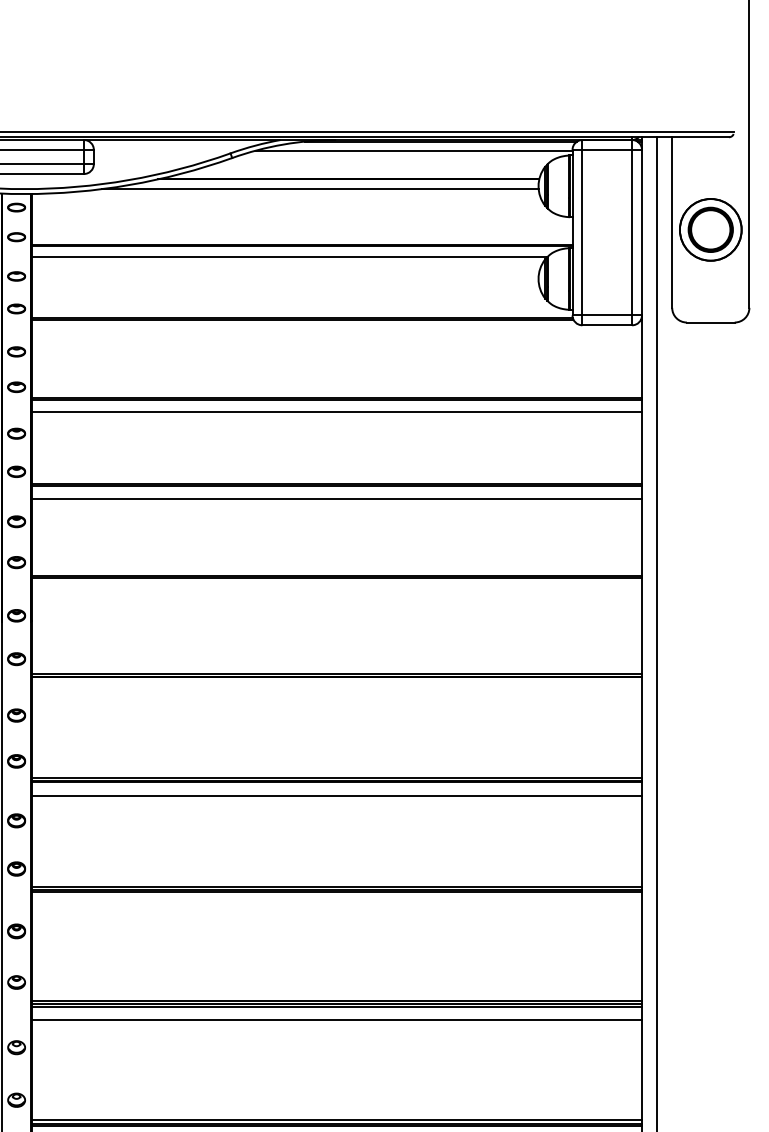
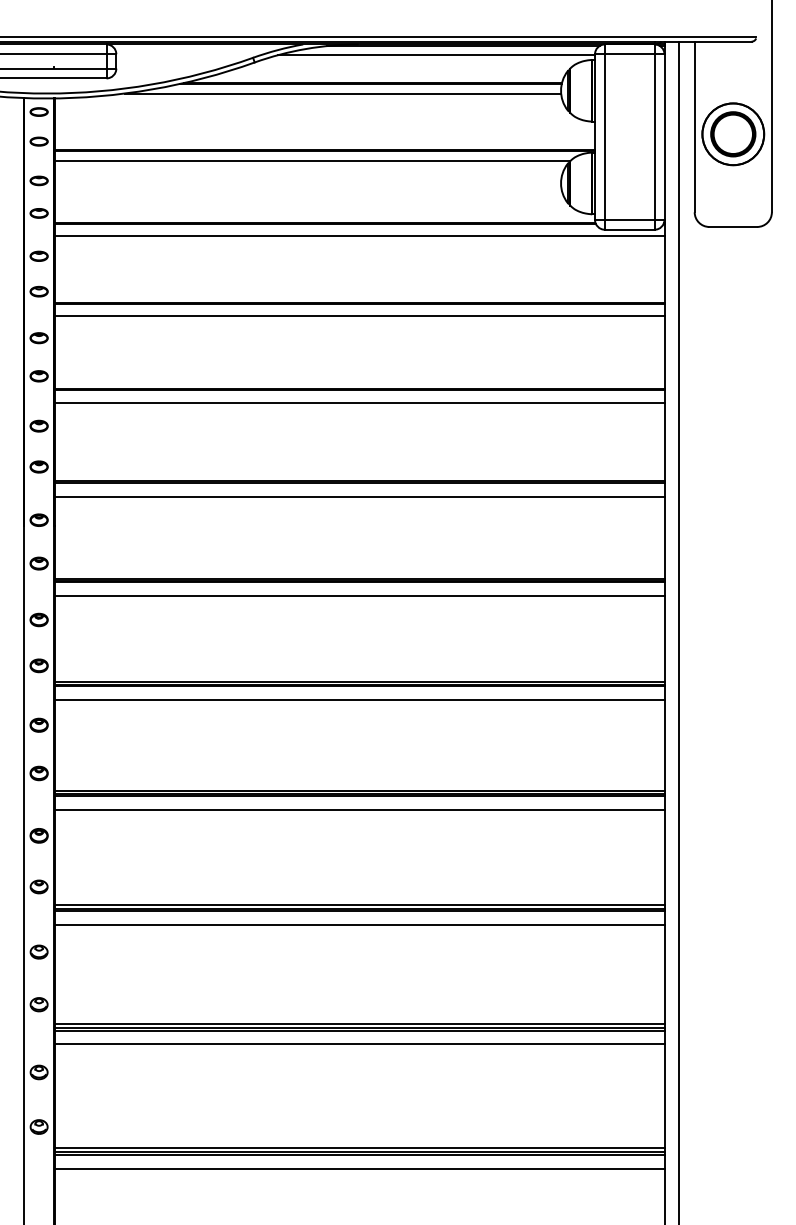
line: (337, 331) -> (359, 235), added
line: (337, 592) -> (359, 496), added
line: (337, 691) -> (359, 595), added
line: (337, 905) -> (359, 809), added

